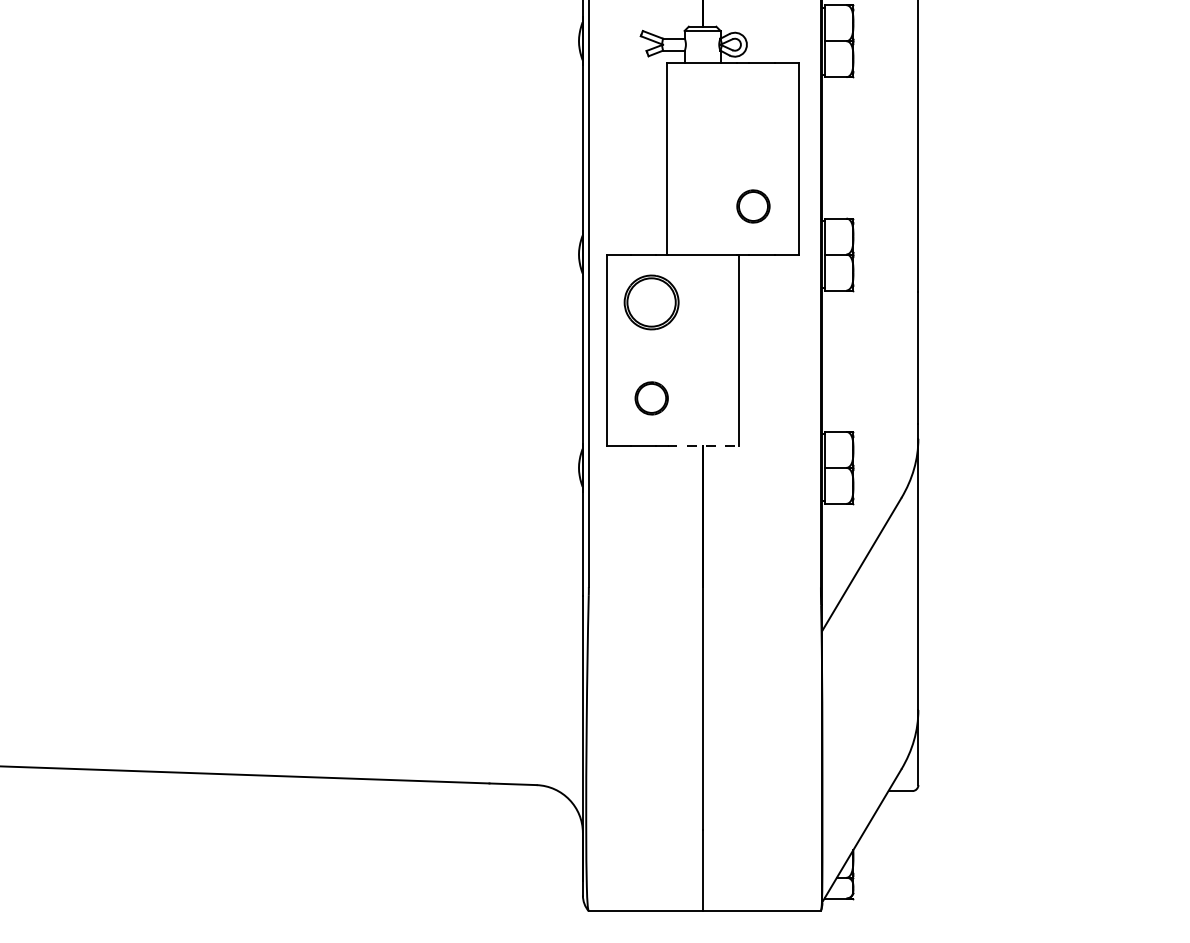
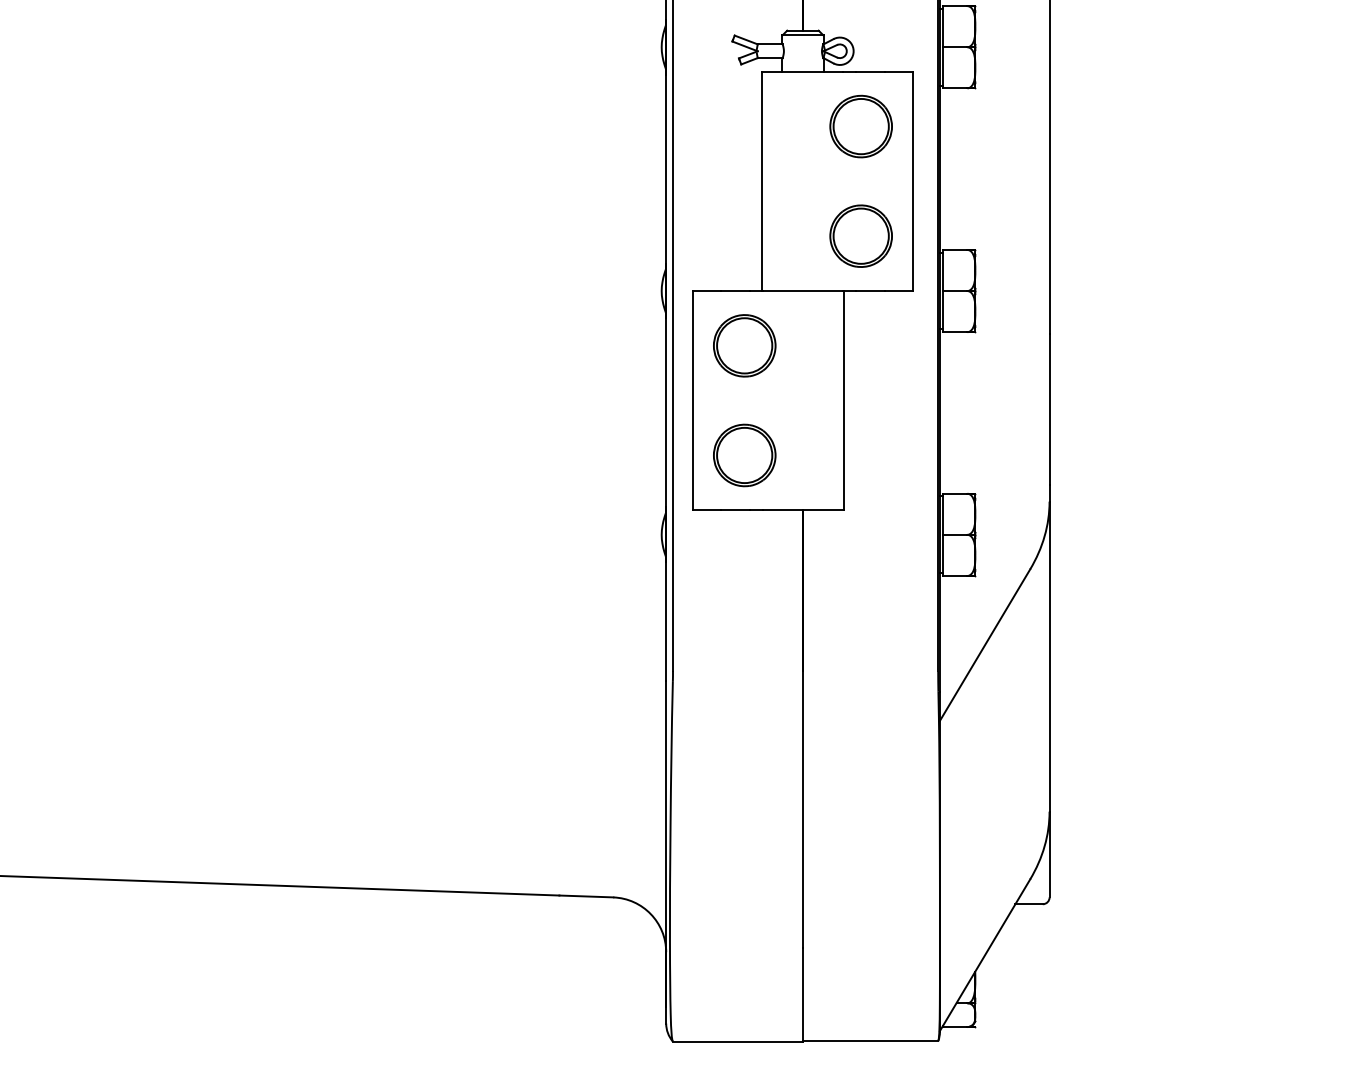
part: (752, 110) -> (860, 126), added
part: (752, 205) -> (860, 235), size x1.67
part: (651, 398) -> (744, 455), size x1.67
line: (703, 446) -> (803, 510), dashed -> solid

